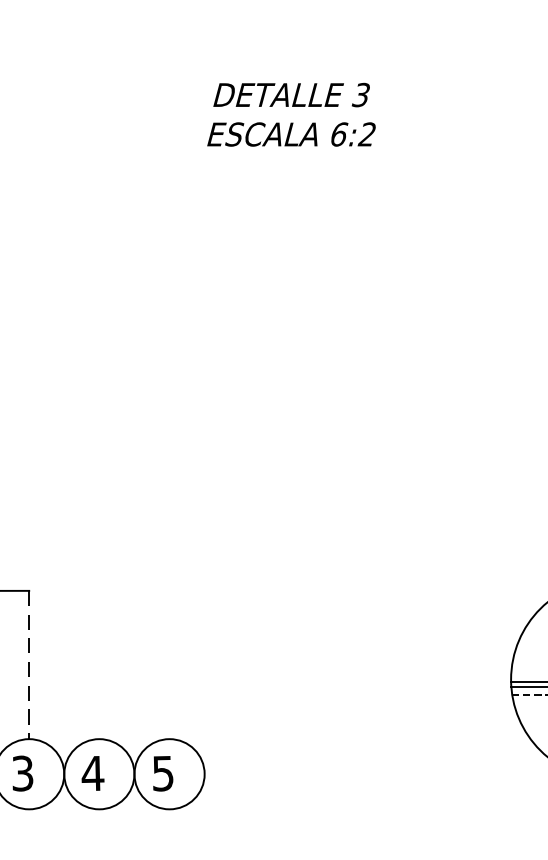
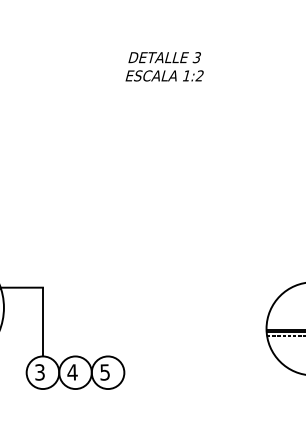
text: (338, 133) -> (186, 75), 6:2 -> 1:2
line: (28, 665) -> (42, 322), dashed -> solid

